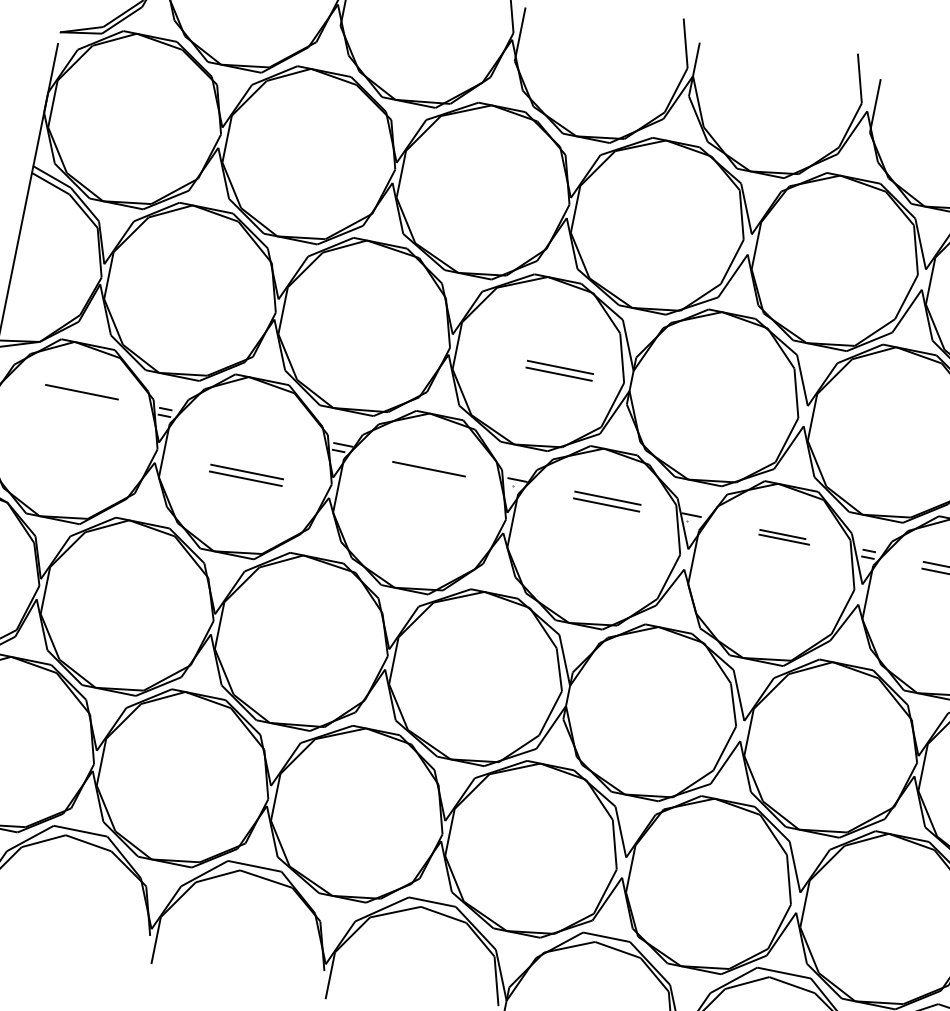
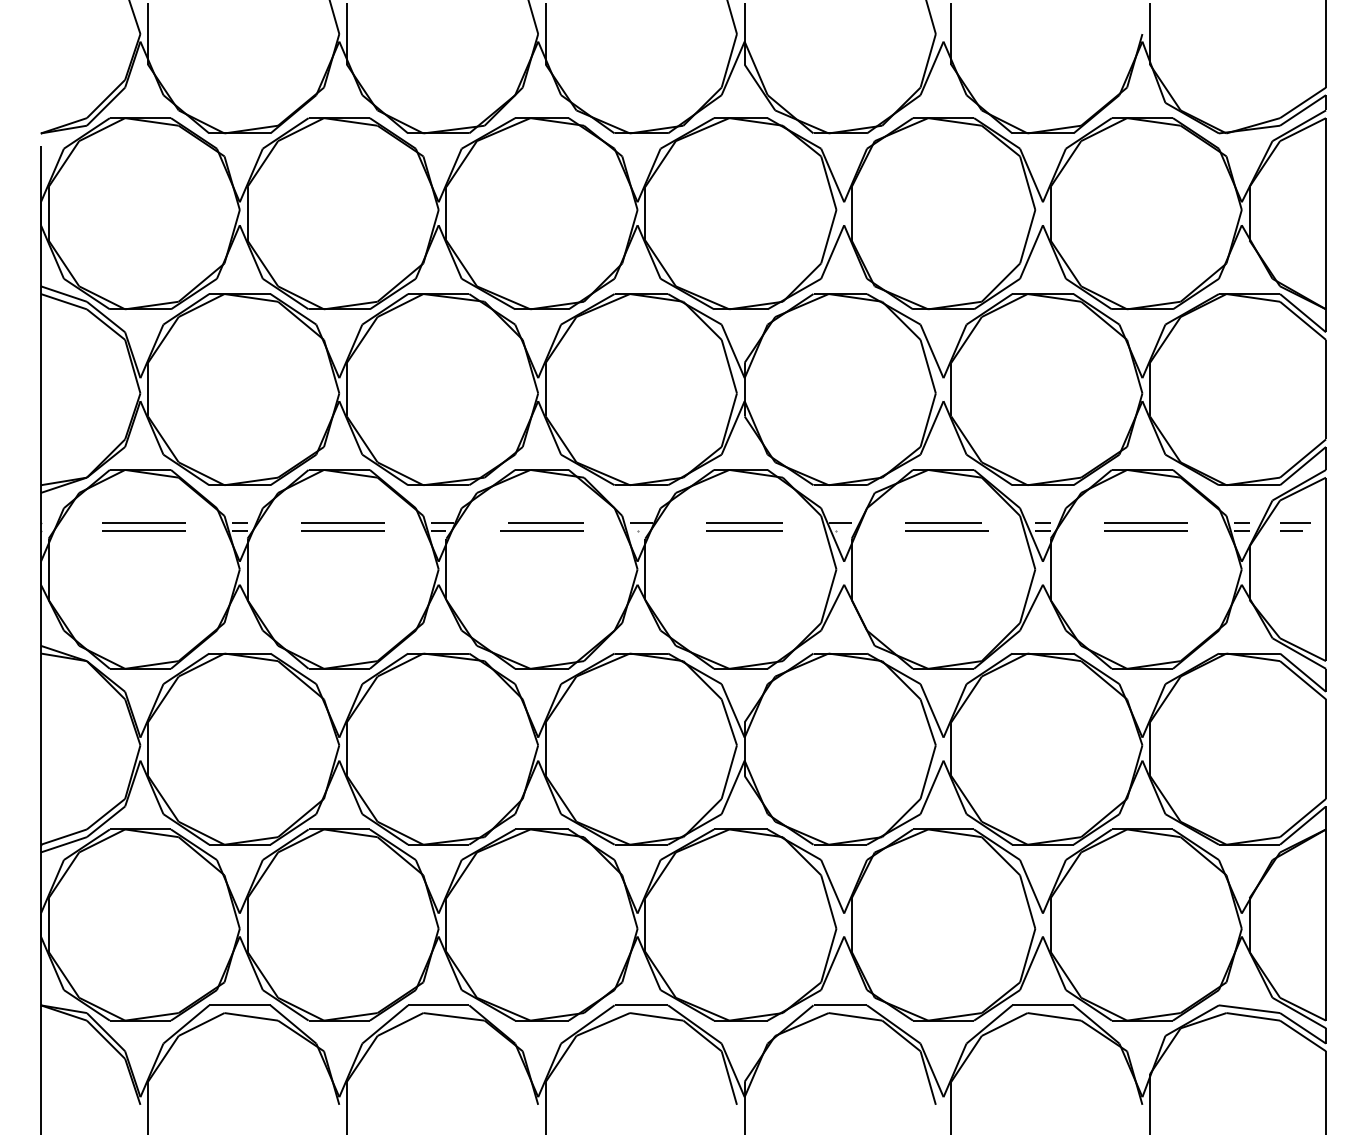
part: (559, 370) -> (663, 393), removed
line: (80, 399) -> (144, 531), added
line: (433, 463) -> (545, 523), added
part: (246, 474) -> (342, 526), moved
part: (784, 536) -> (946, 526), size x1.43

